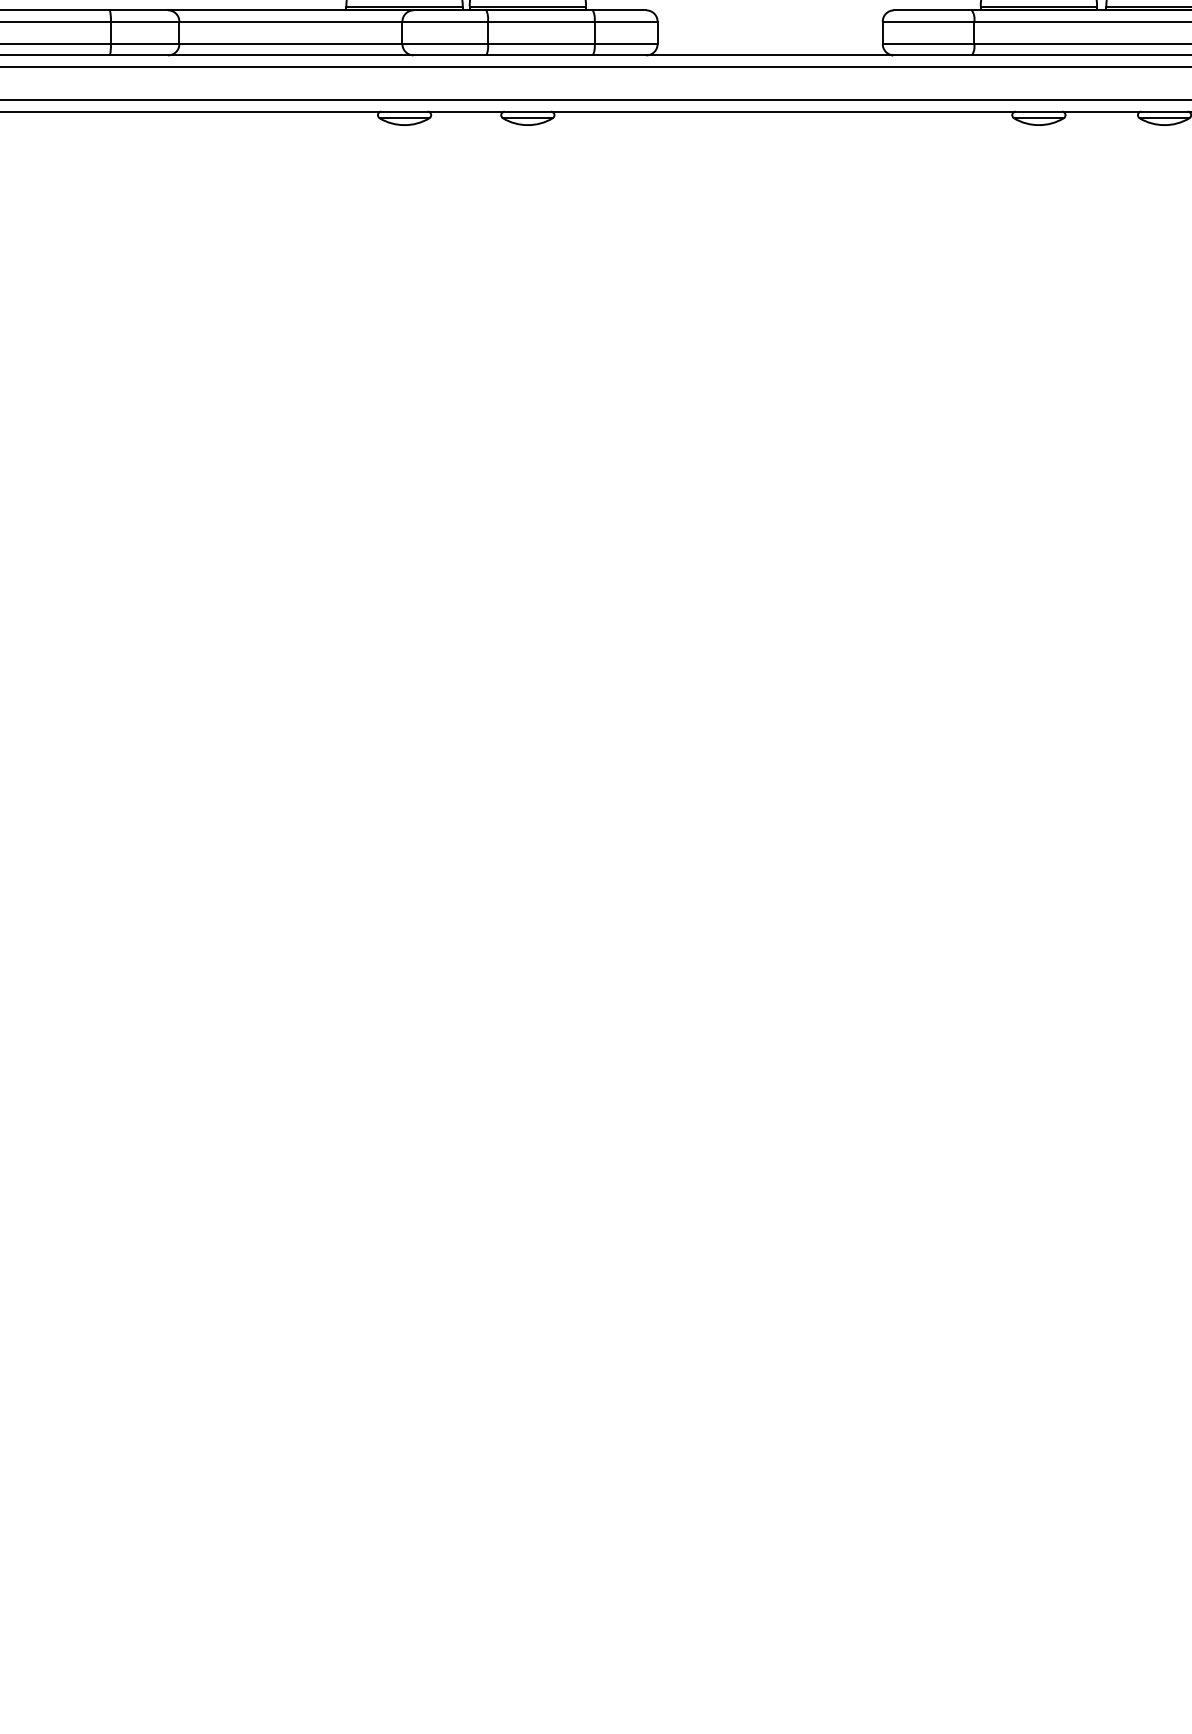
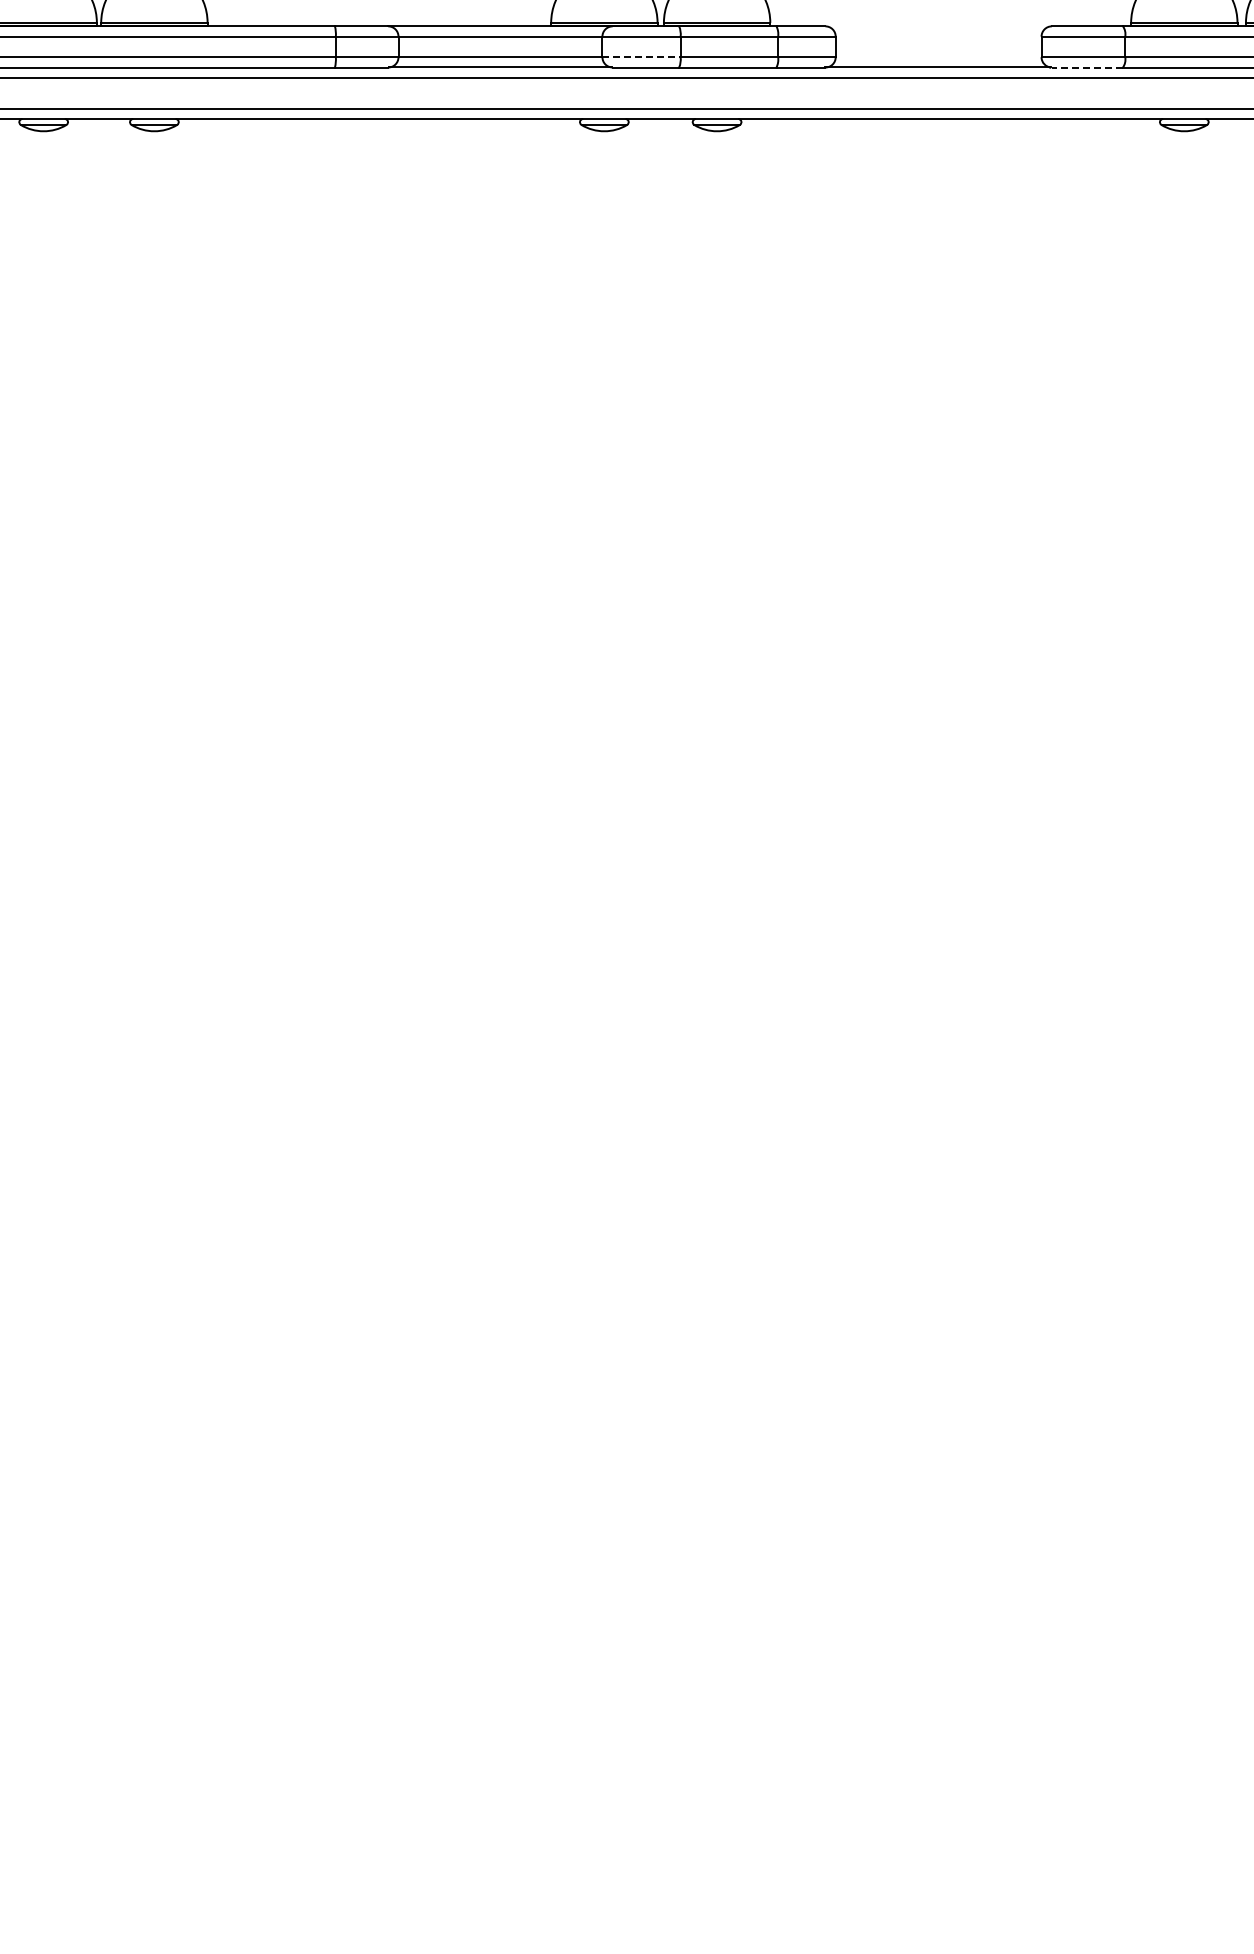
line: (446, 44) -> (642, 57), solid -> dashed
line: (933, 55) -> (1087, 67), solid -> dashed

